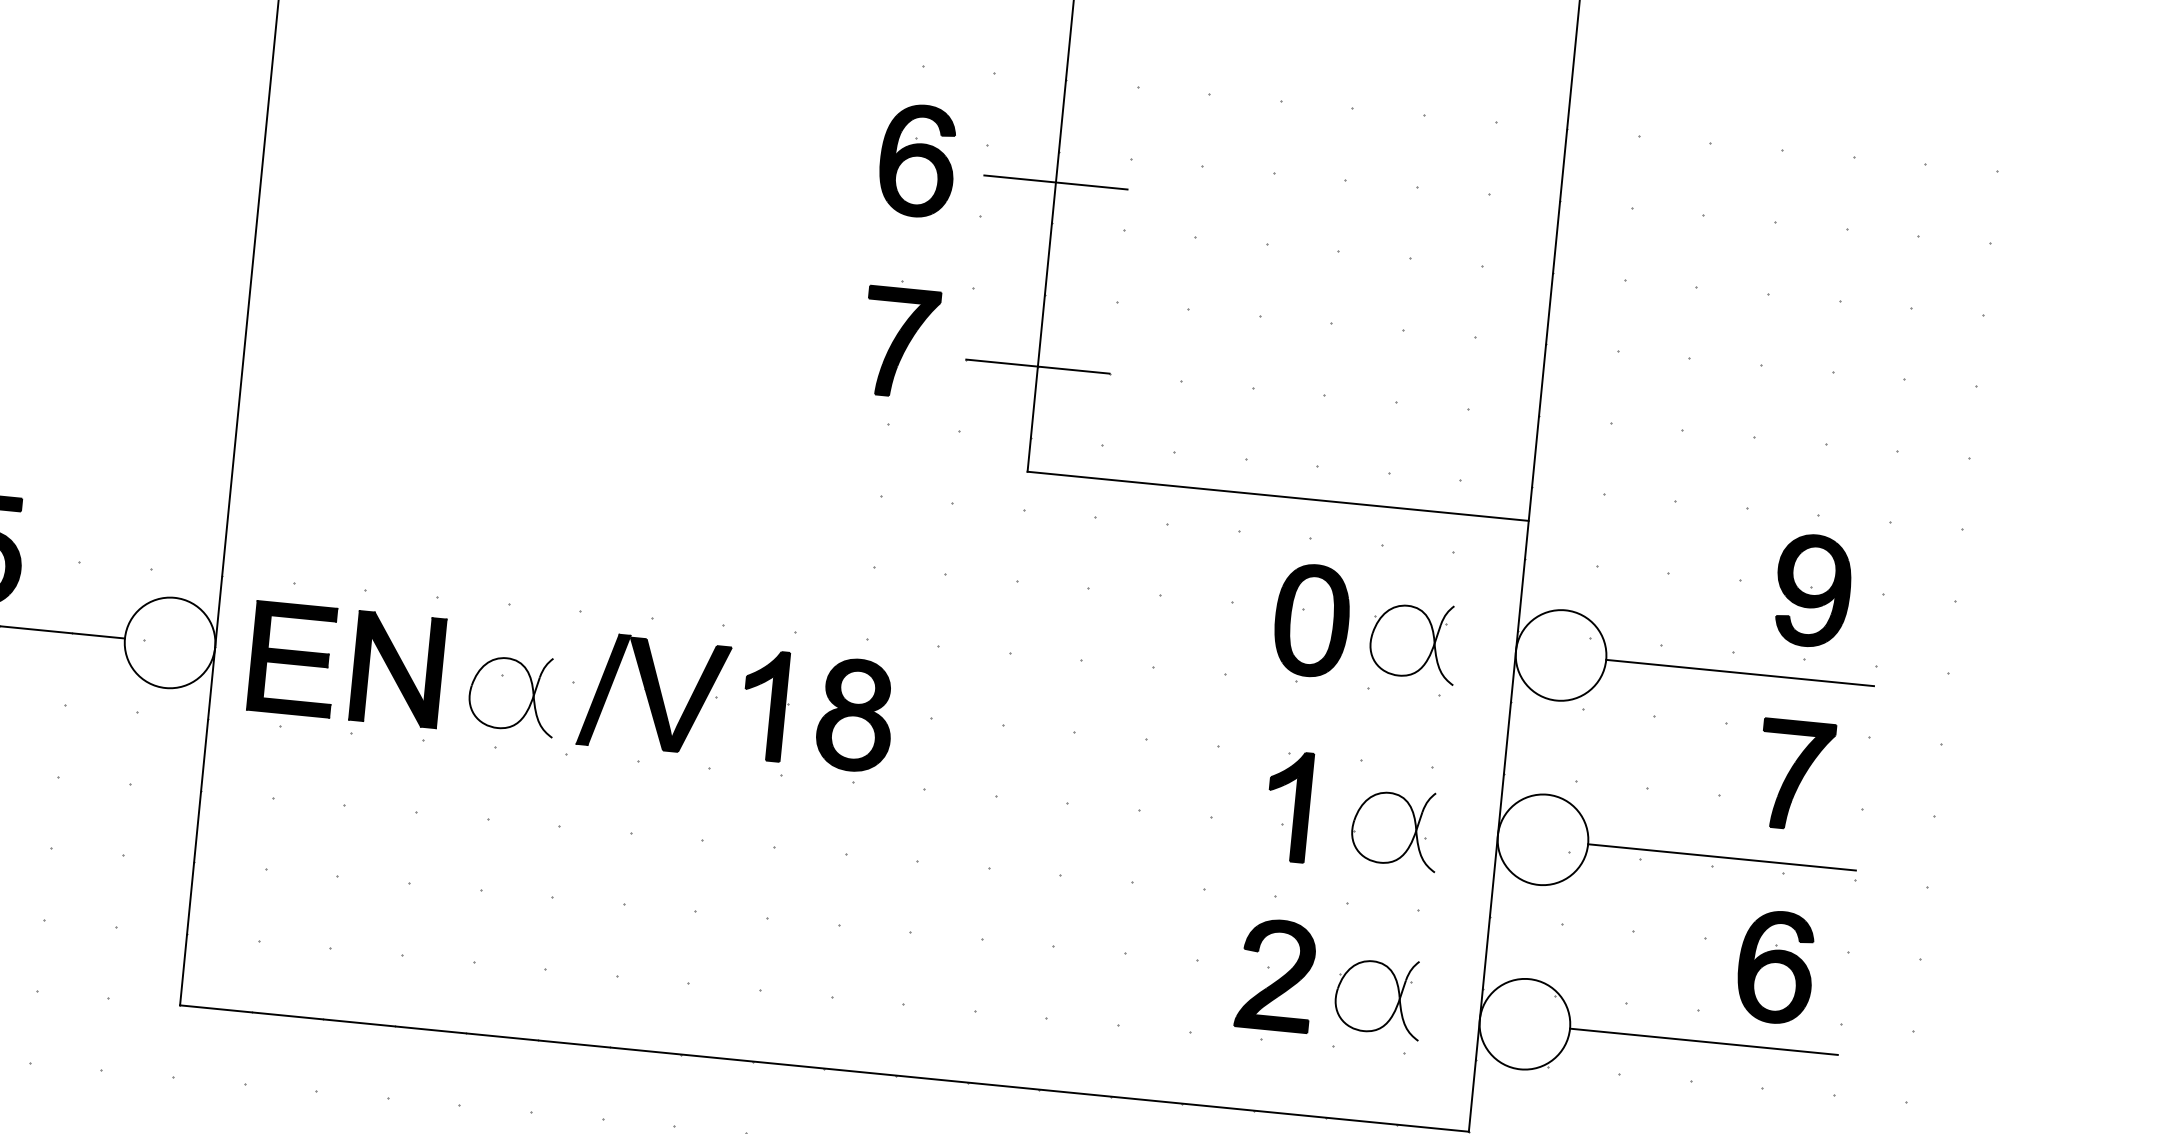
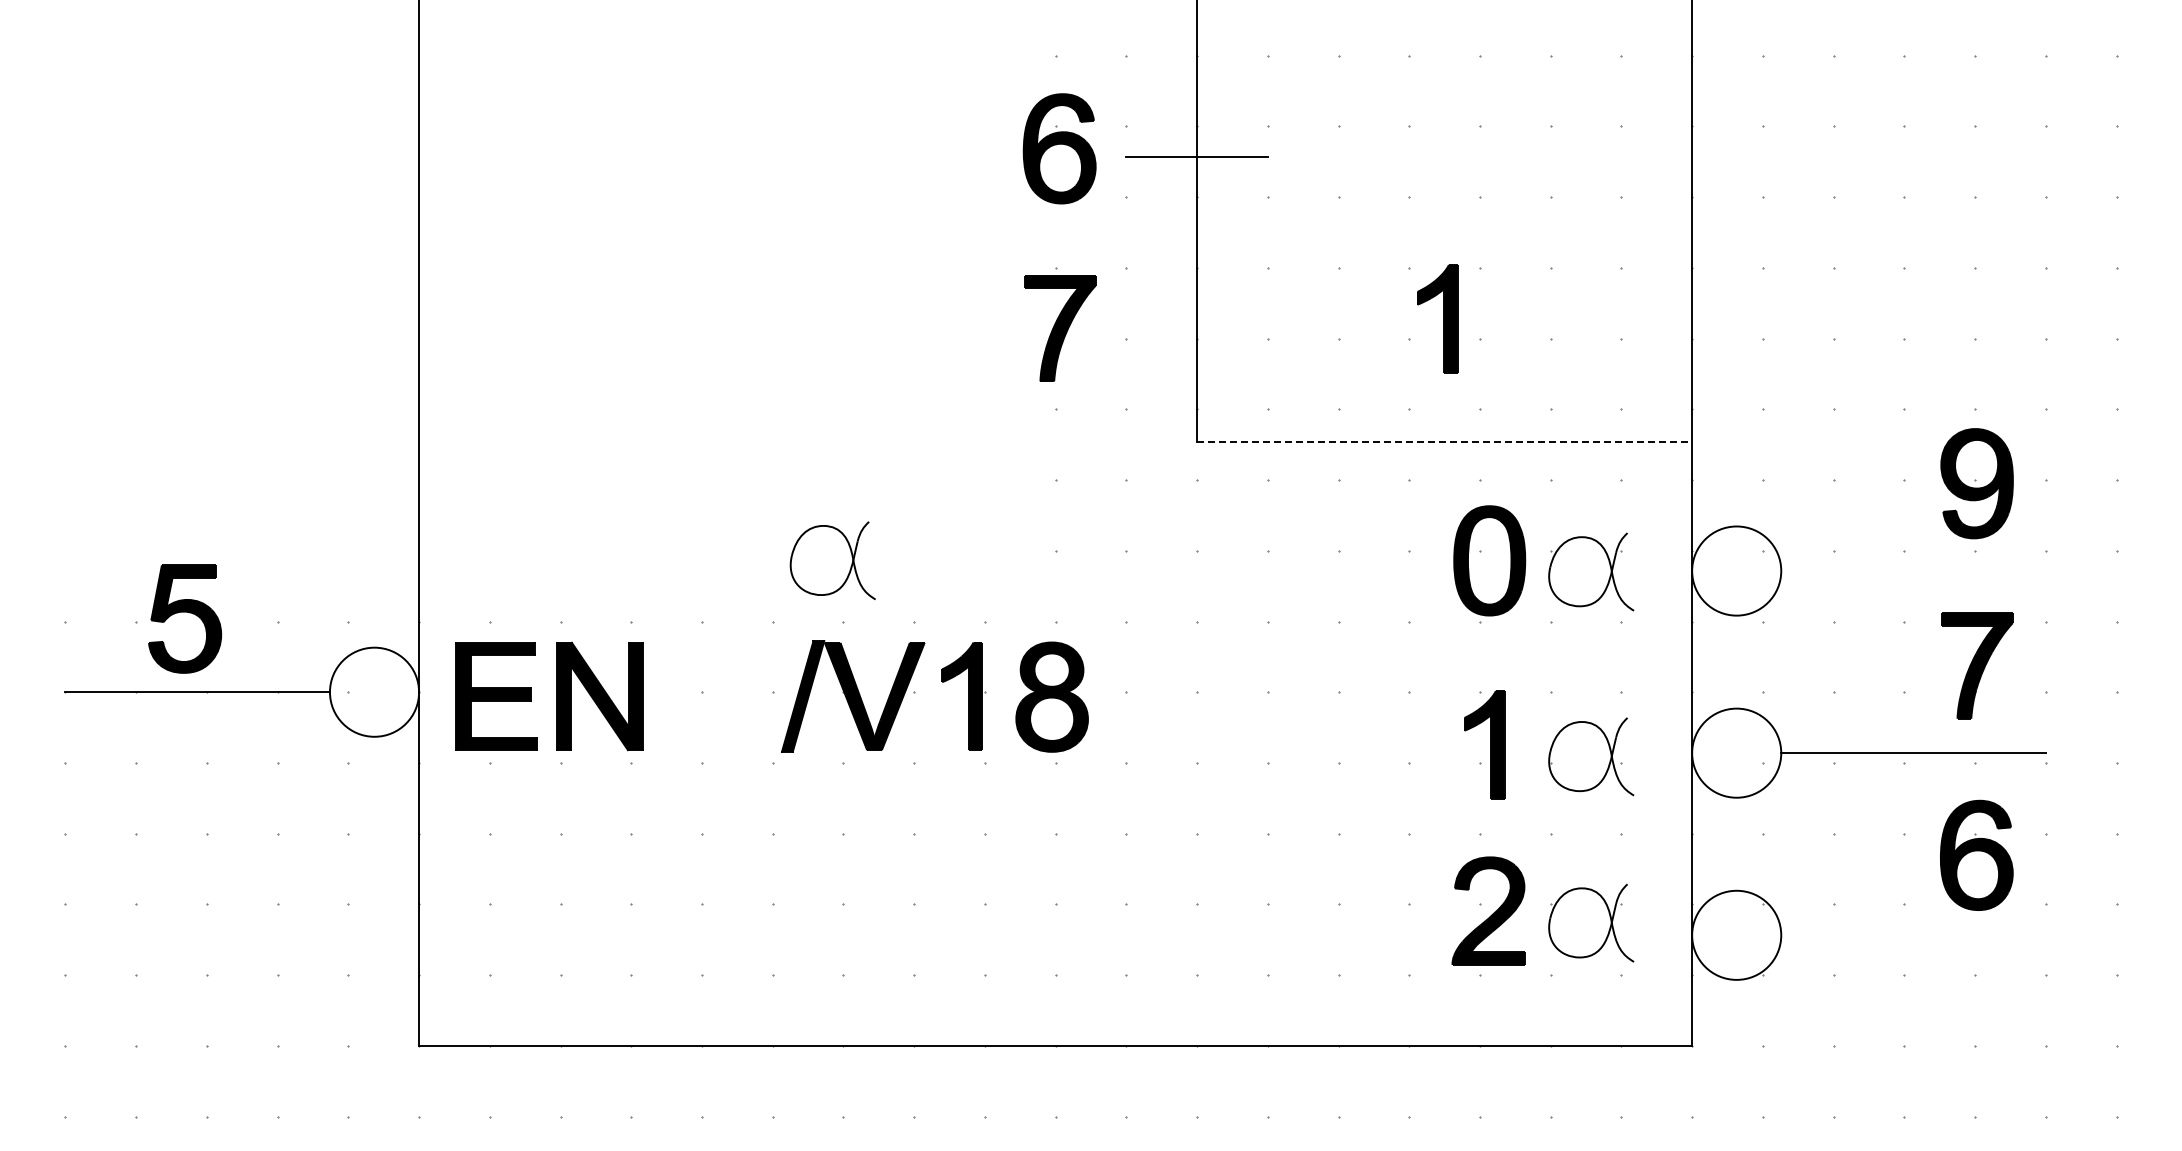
line: (1037, 366) -> (1196, 338), removed
part: (1283, 370) -> (1437, 318), added
line: (1278, 496) -> (1444, 442), solid -> dashed
line: (1740, 673) -> (1913, 571), removed
part: (512, 694) -> (832, 560), moved
line: (1703, 1041) -> (1913, 935), removed

